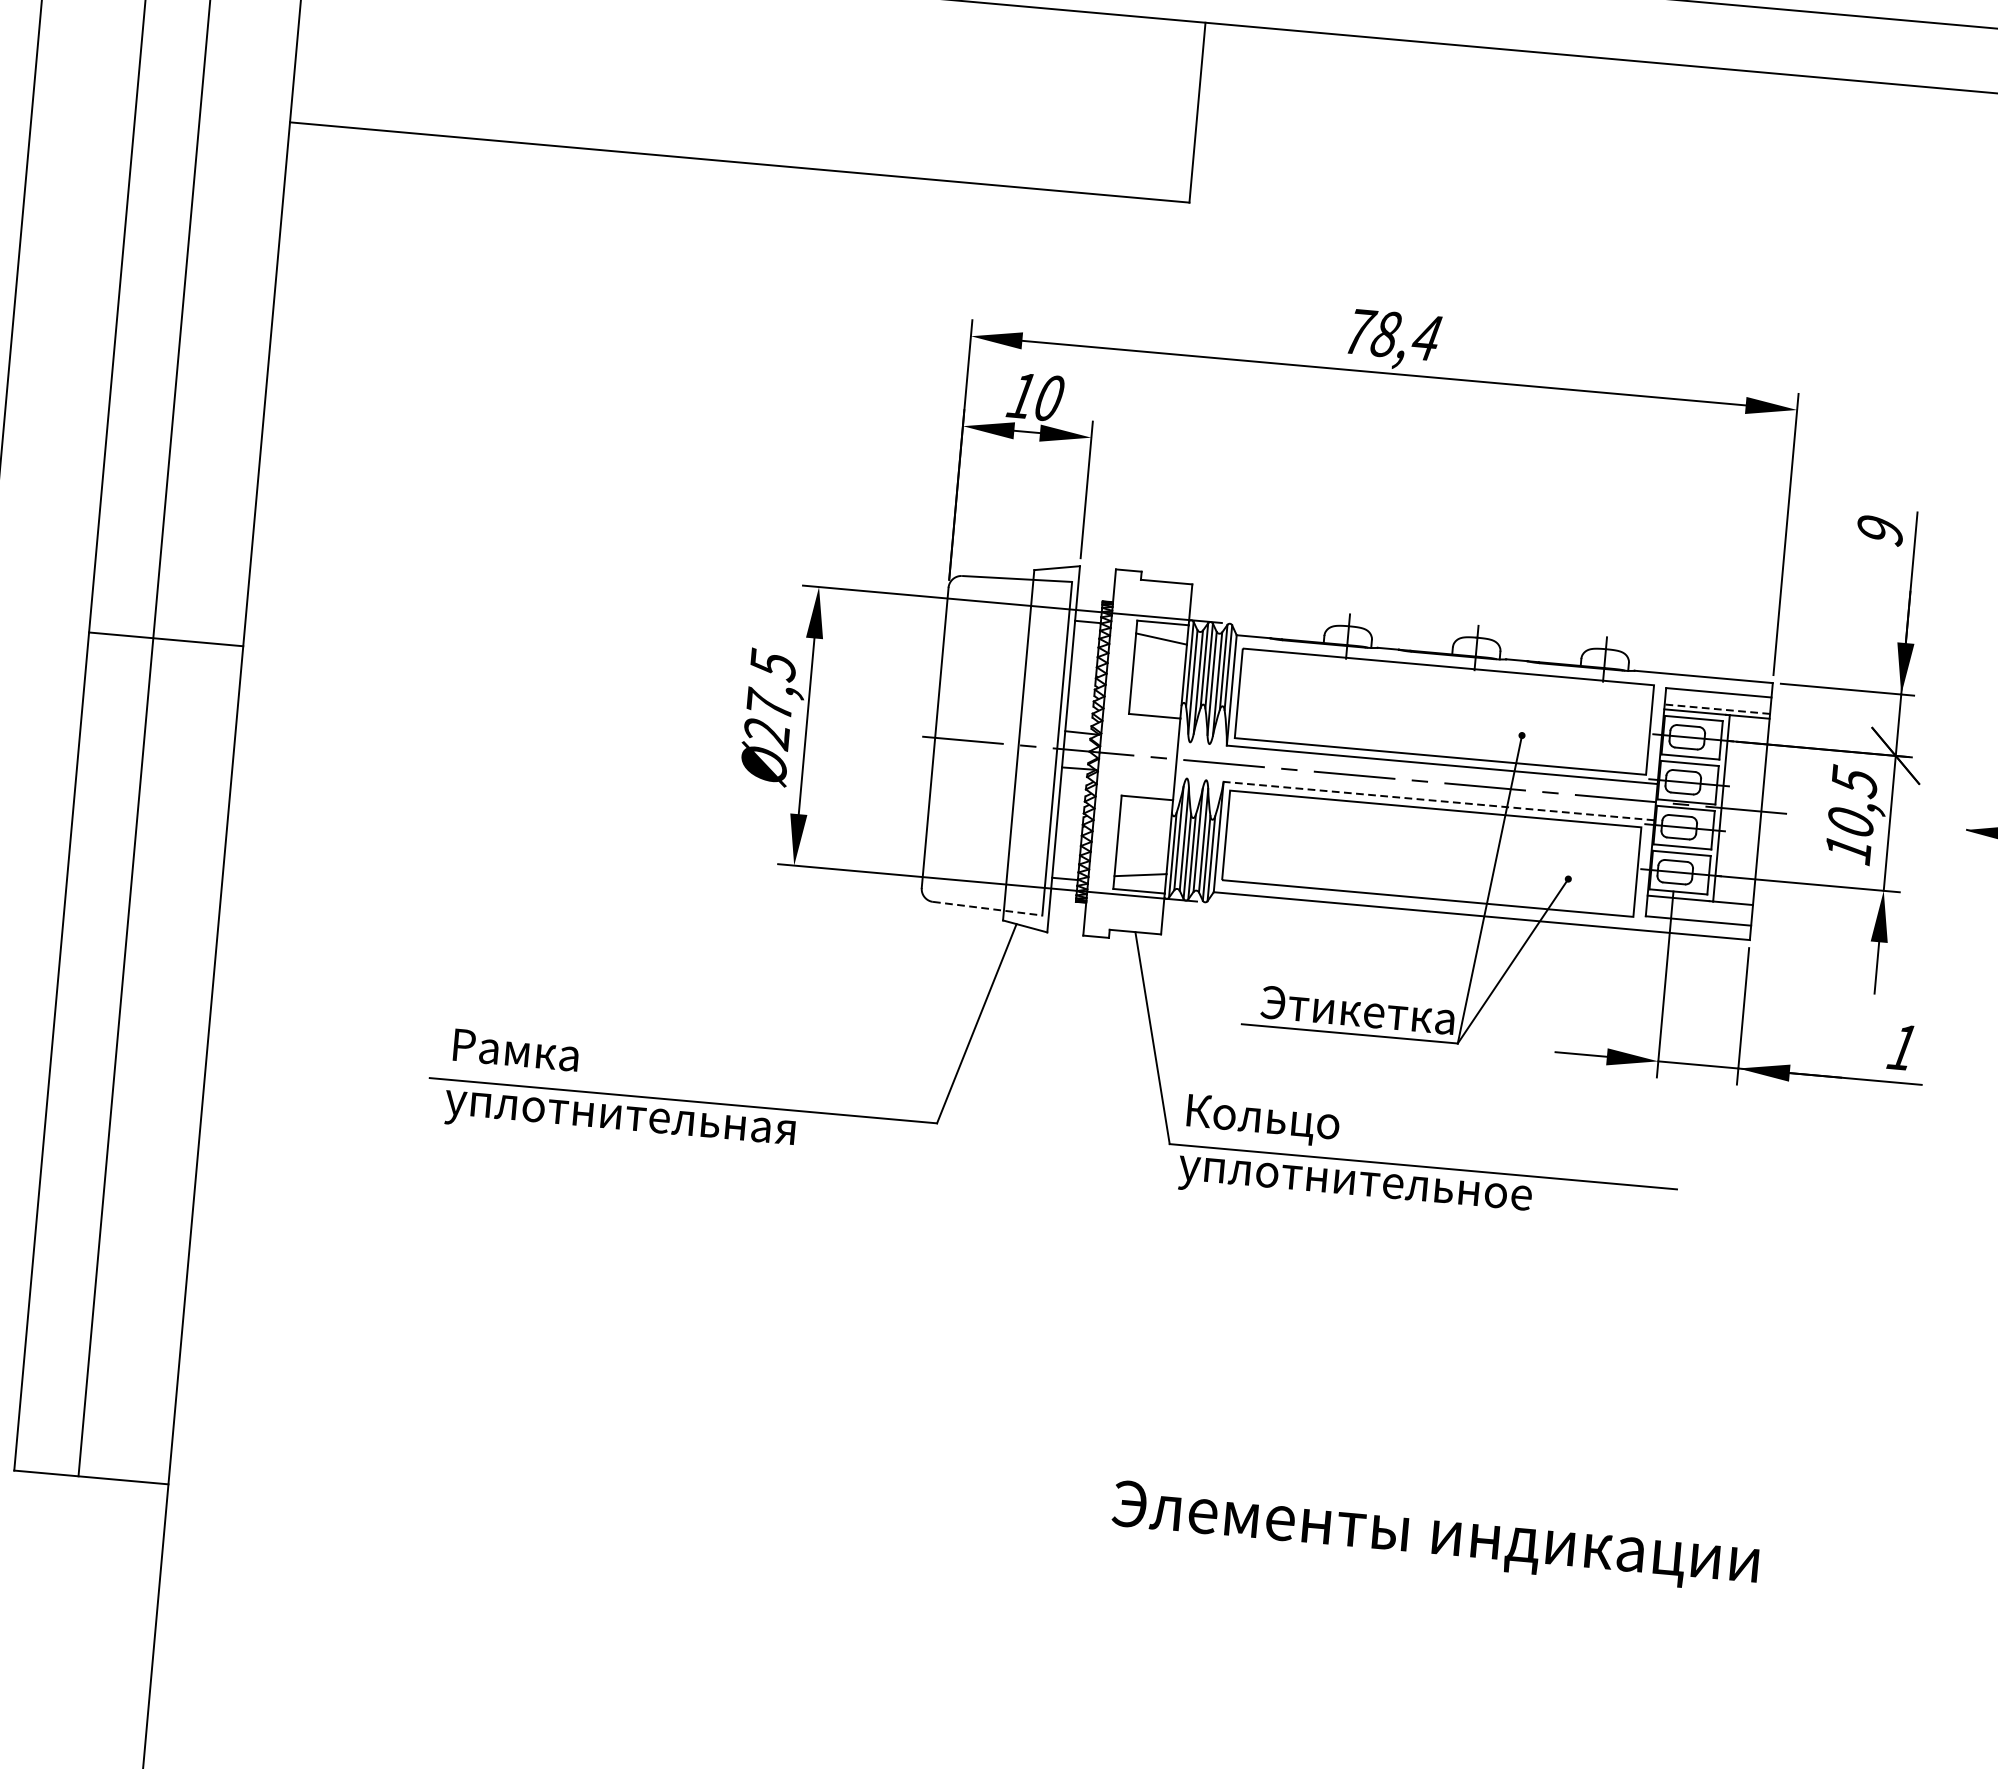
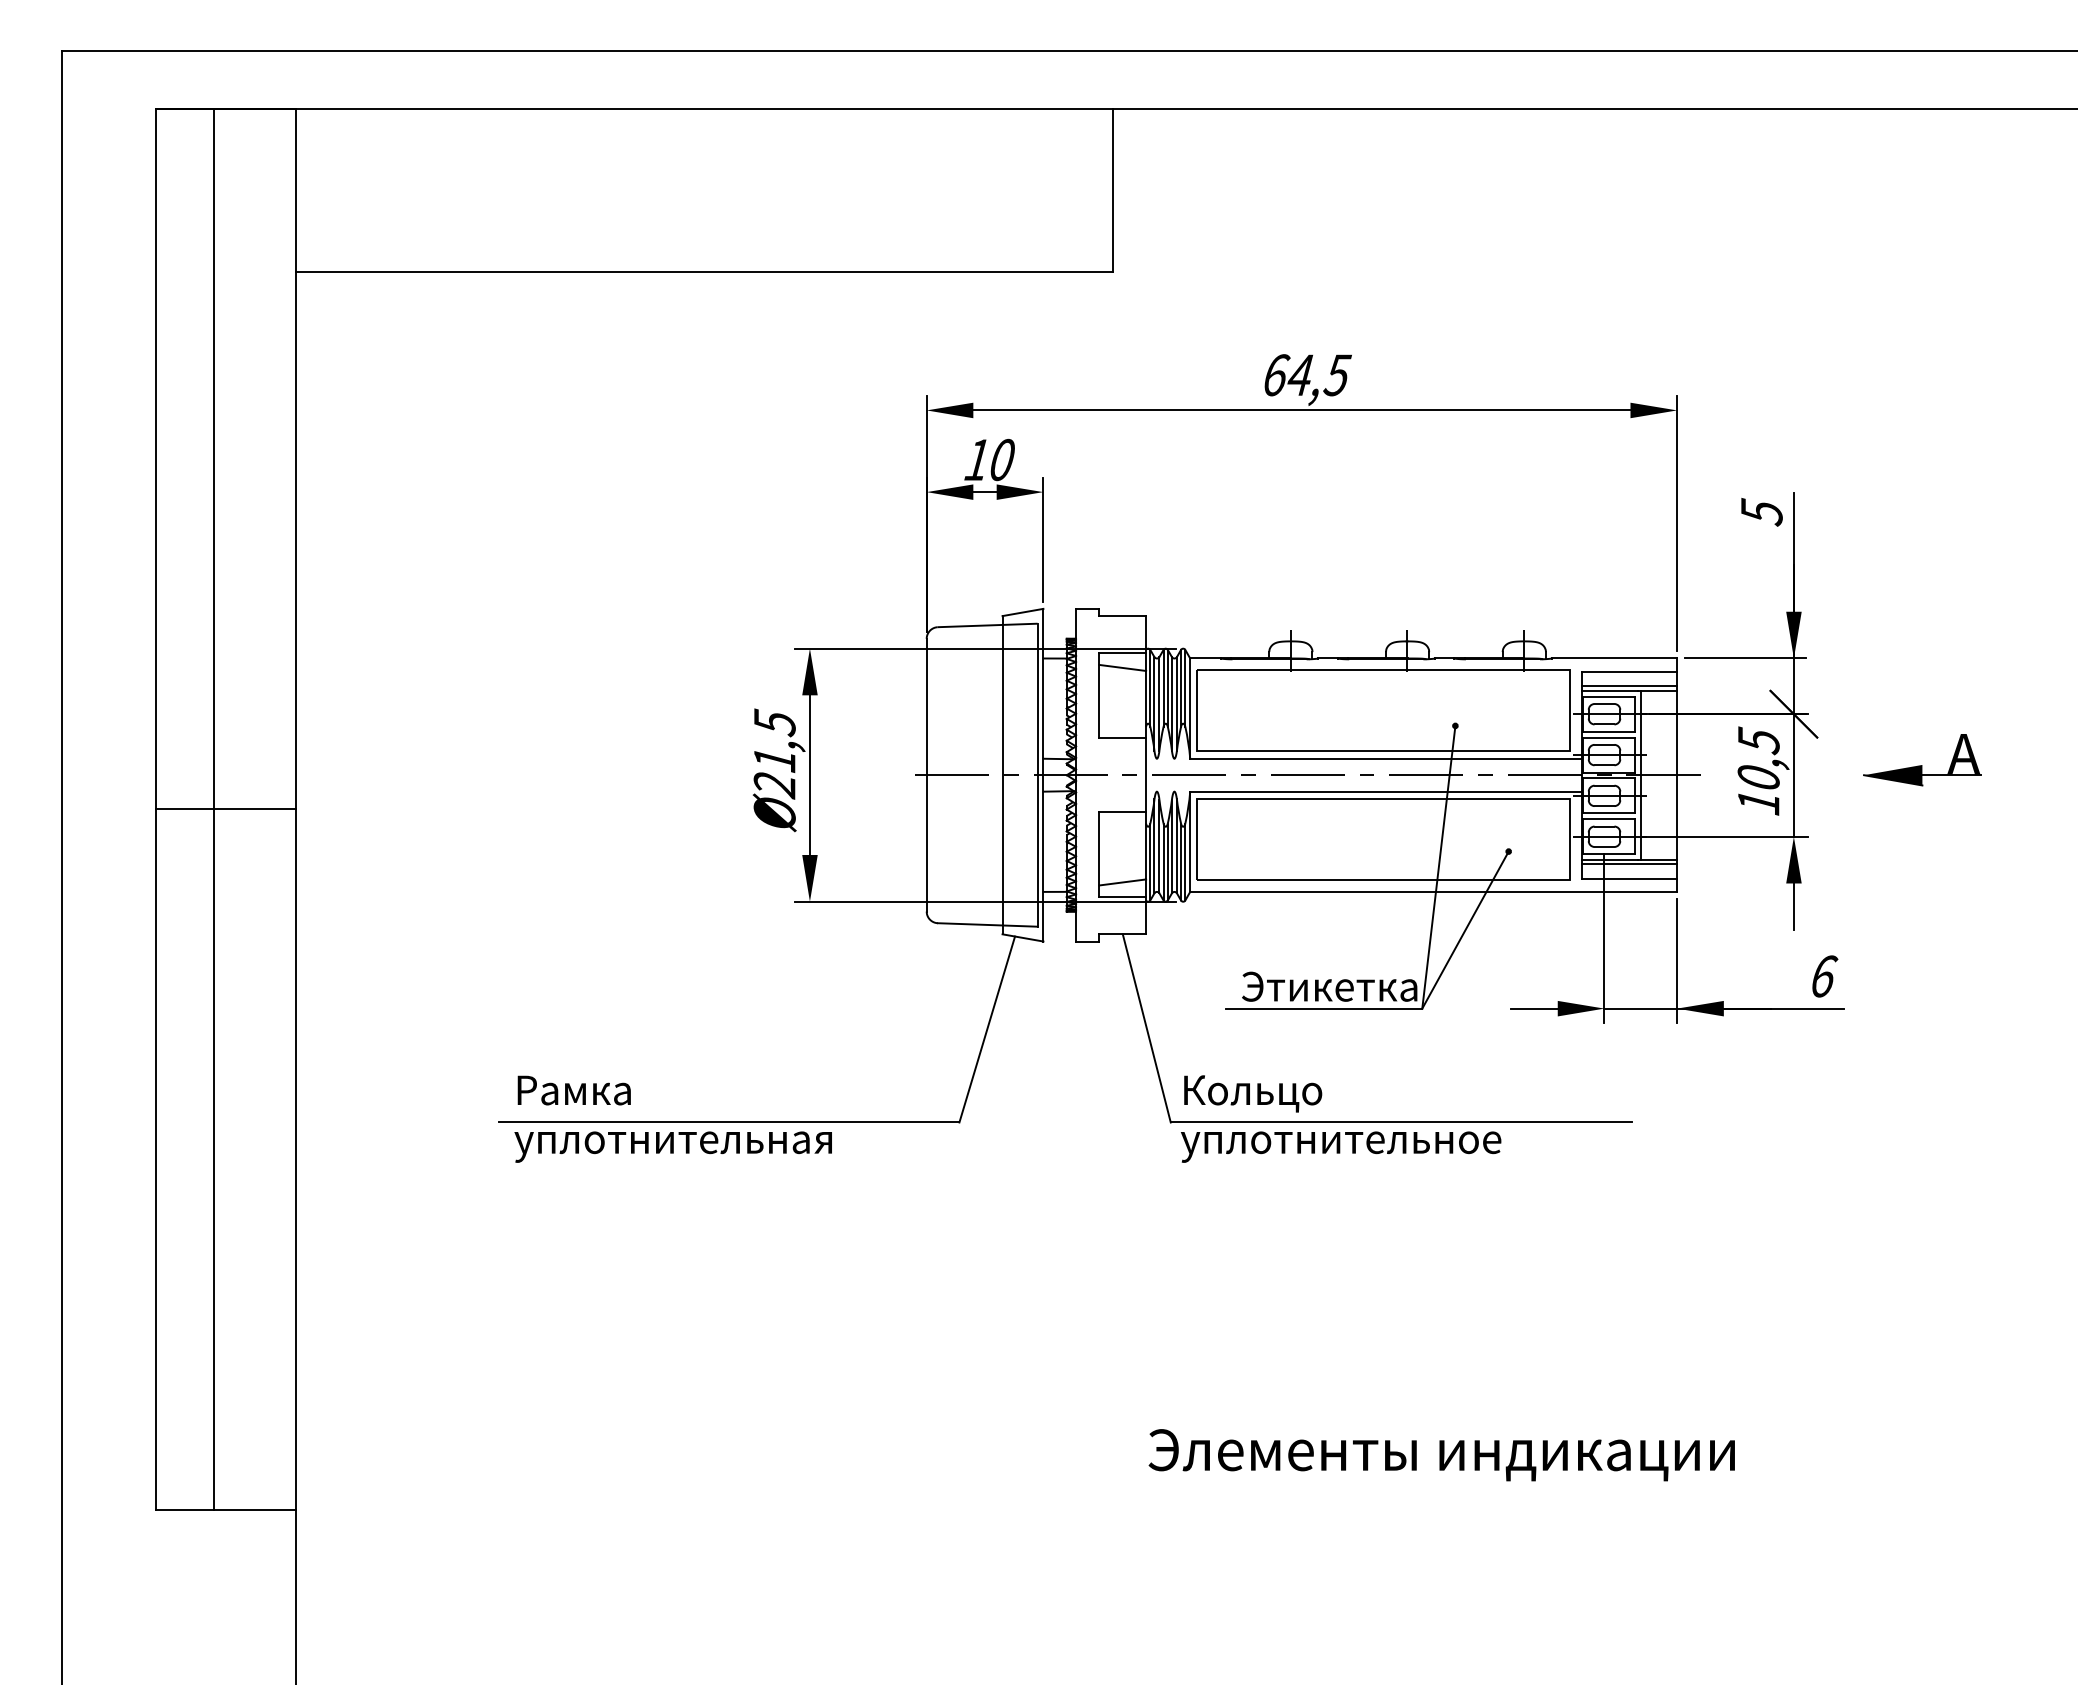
text: (1393, 335) -> (1307, 375), 78,4 -> 64,5
text: (1880, 529) -> (1761, 511), 9 -> 5
line: (165, 639) -> (225, 809), moved
text: (769, 703) -> (774, 757), Ø27,5 -> Ø21,5
line: (1717, 709) -> (1629, 686), dashed -> solid
line: (1438, 800) -> (1385, 791), dashed -> solid
line: (1700, 904) -> (1629, 863), added
line: (987, 908) -> (987, 924), dashed -> solid
text: (1903, 1047) -> (1824, 976), 1 -> 6

